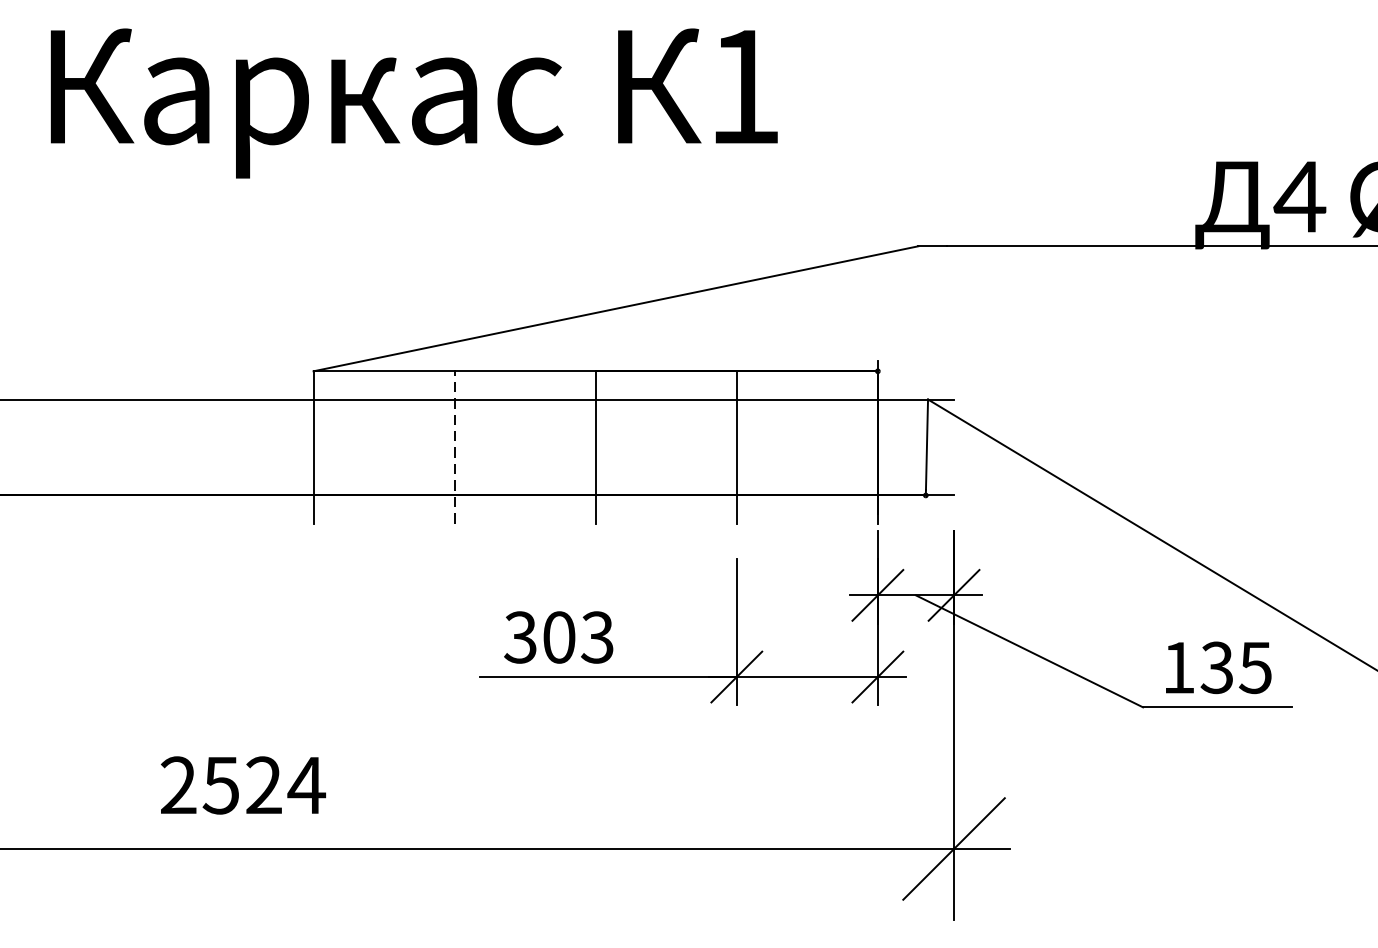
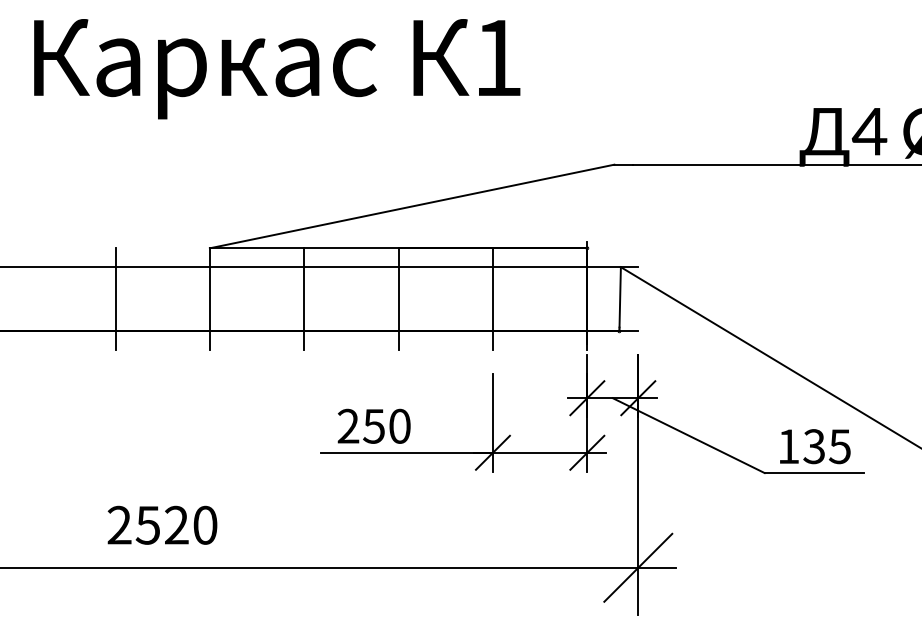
line: (172, 447) -> (115, 299), added
line: (455, 447) -> (304, 299), dashed -> solid
text: (558, 636) -> (373, 425), 303 -> 250
text: (307, 784) -> (205, 524), 2524 -> 2520

